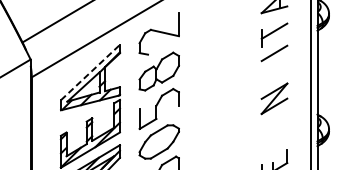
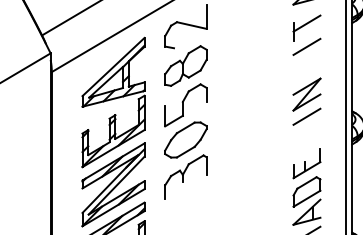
line: (90, 72) -> (113, 67), dashed -> solid
line: (274, 119) -> (306, 116), added

